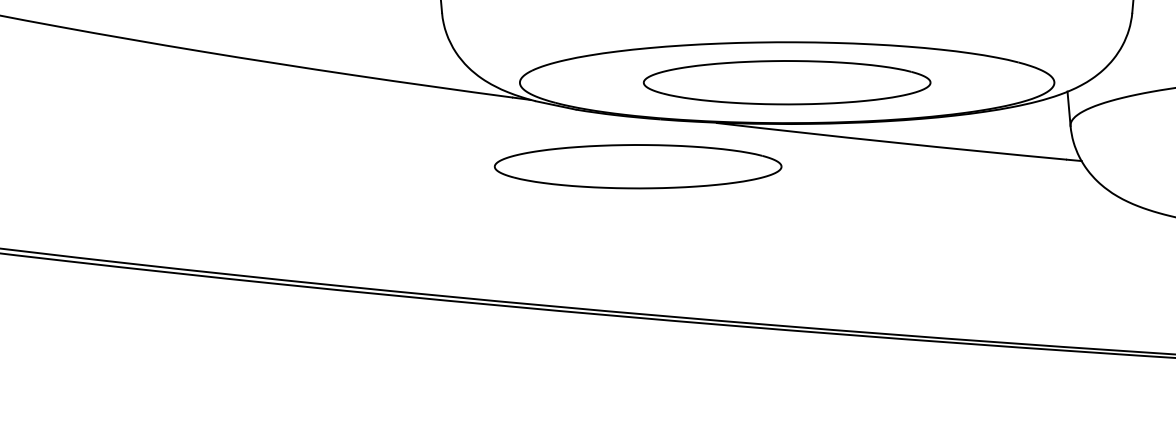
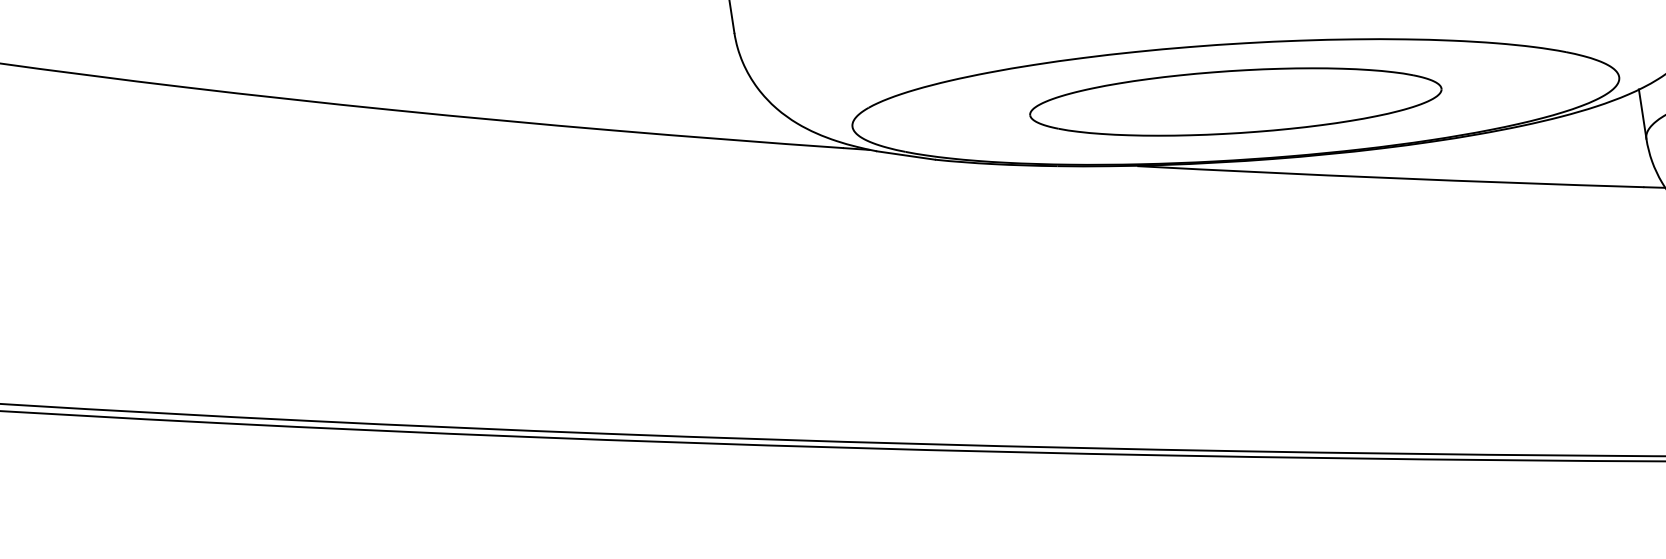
part: (637, 166) -> (1028, 235), removed

